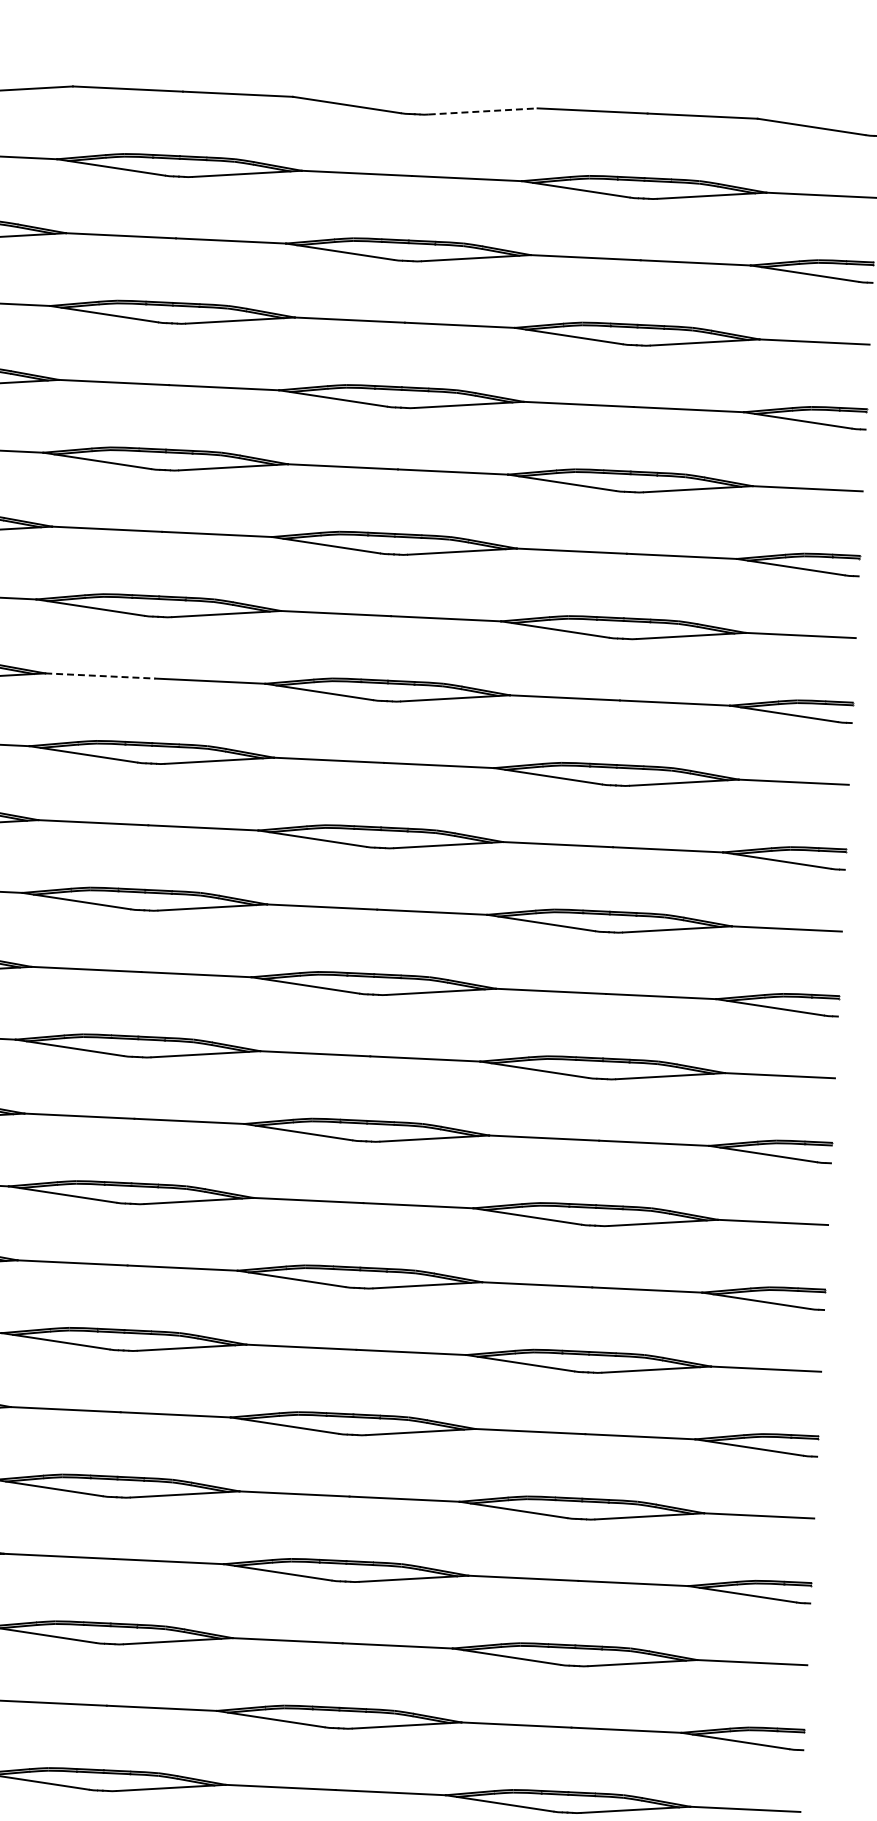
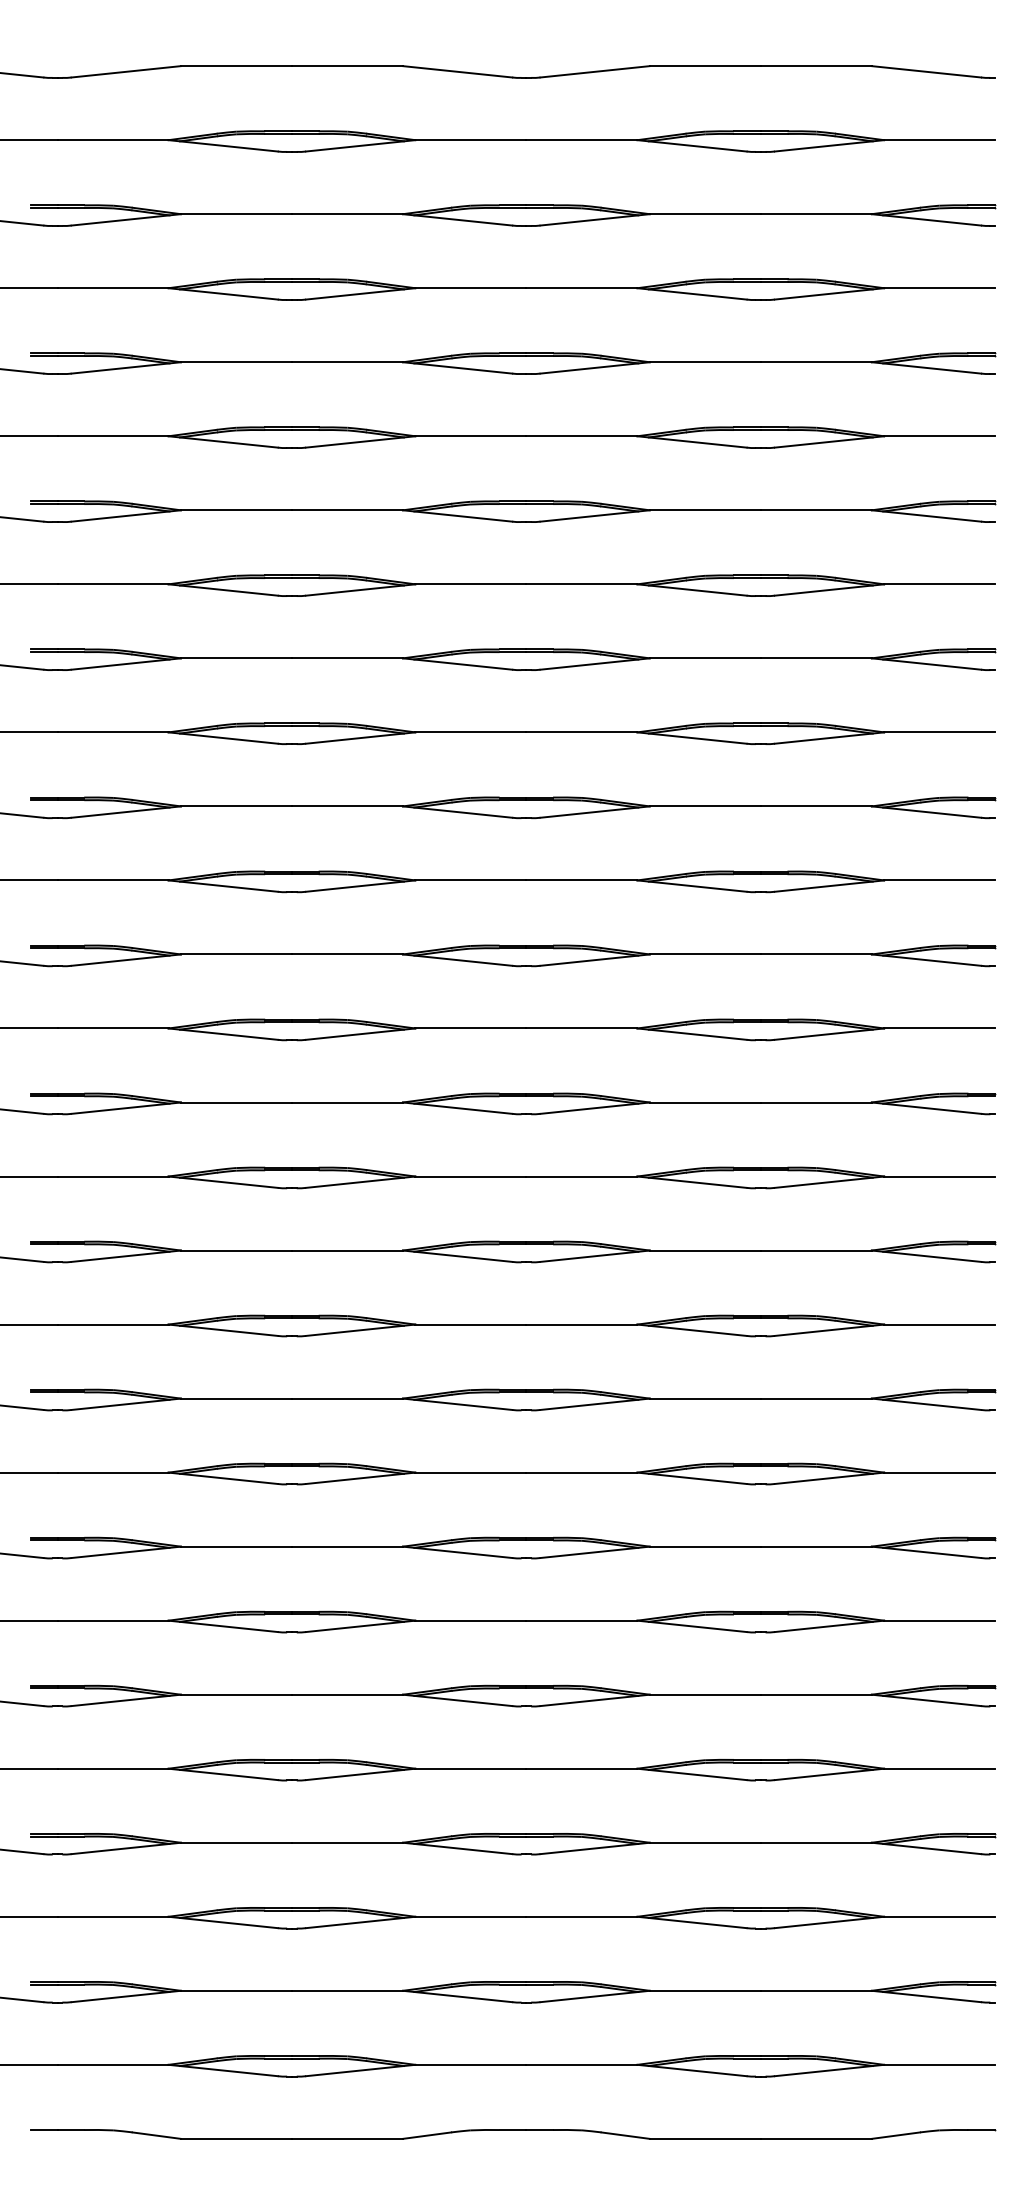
line: (483, 111) -> (595, 71), dashed -> solid
line: (100, 676) -> (236, 658), dashed -> solid

